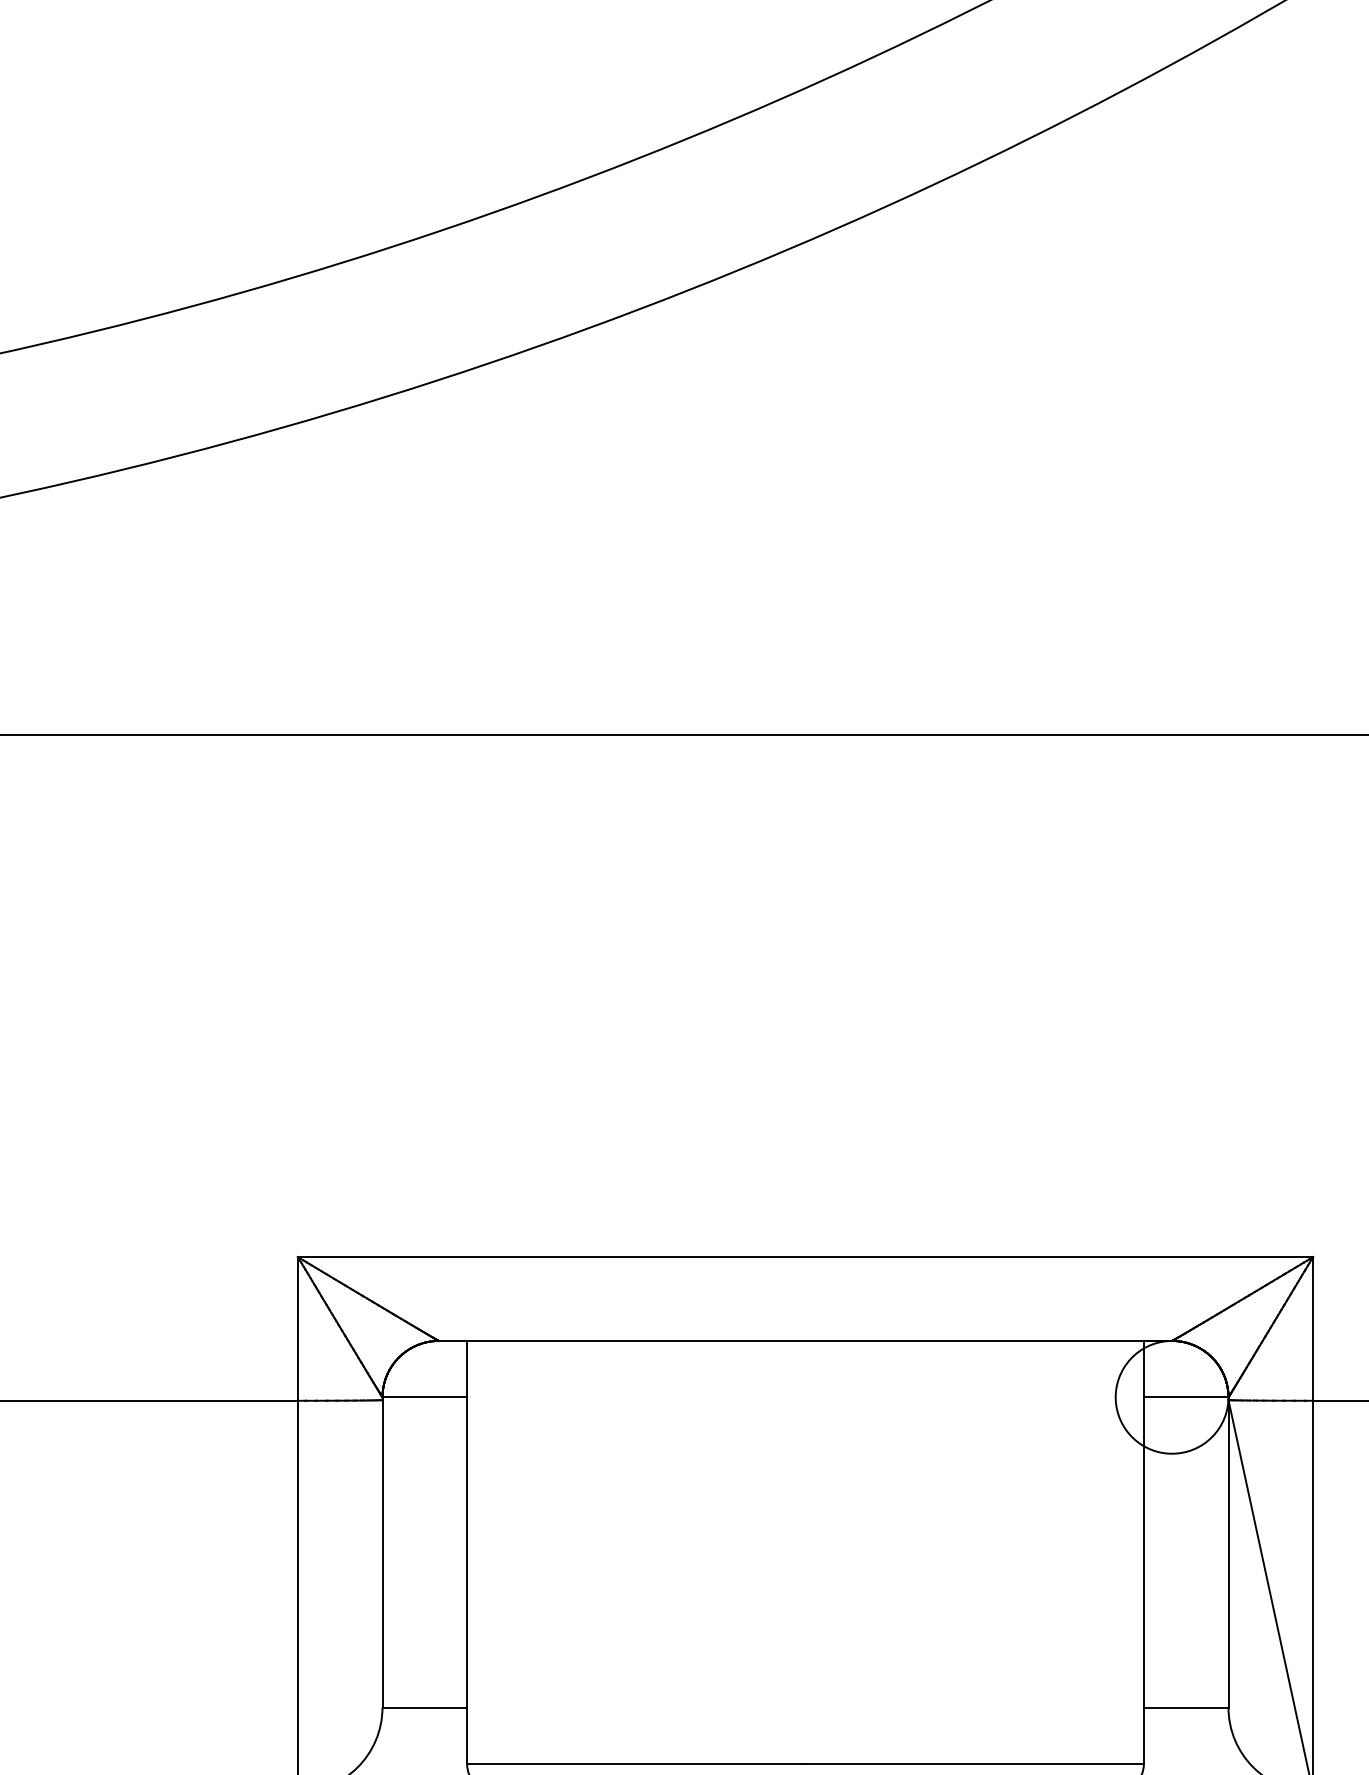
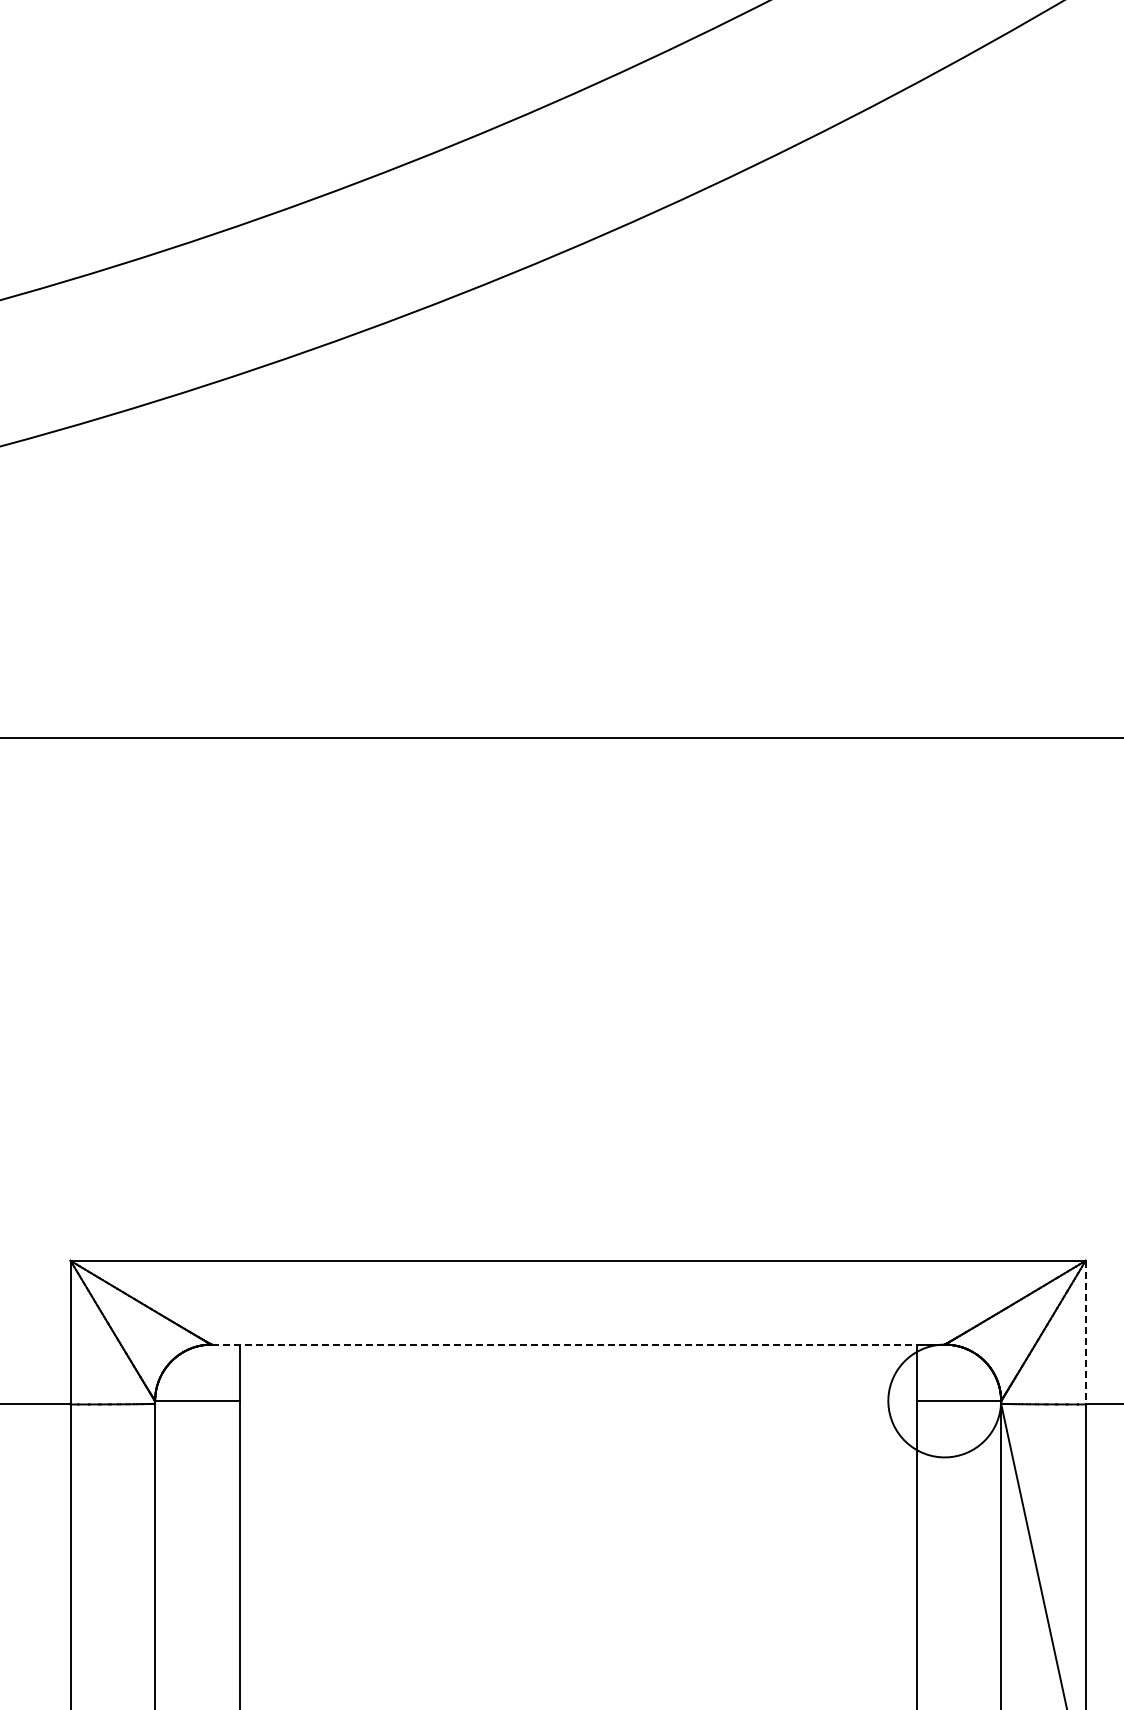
line: (1313, 1328) -> (1086, 1332), solid -> dashed
line: (805, 1340) -> (578, 1344), solid -> dashed

